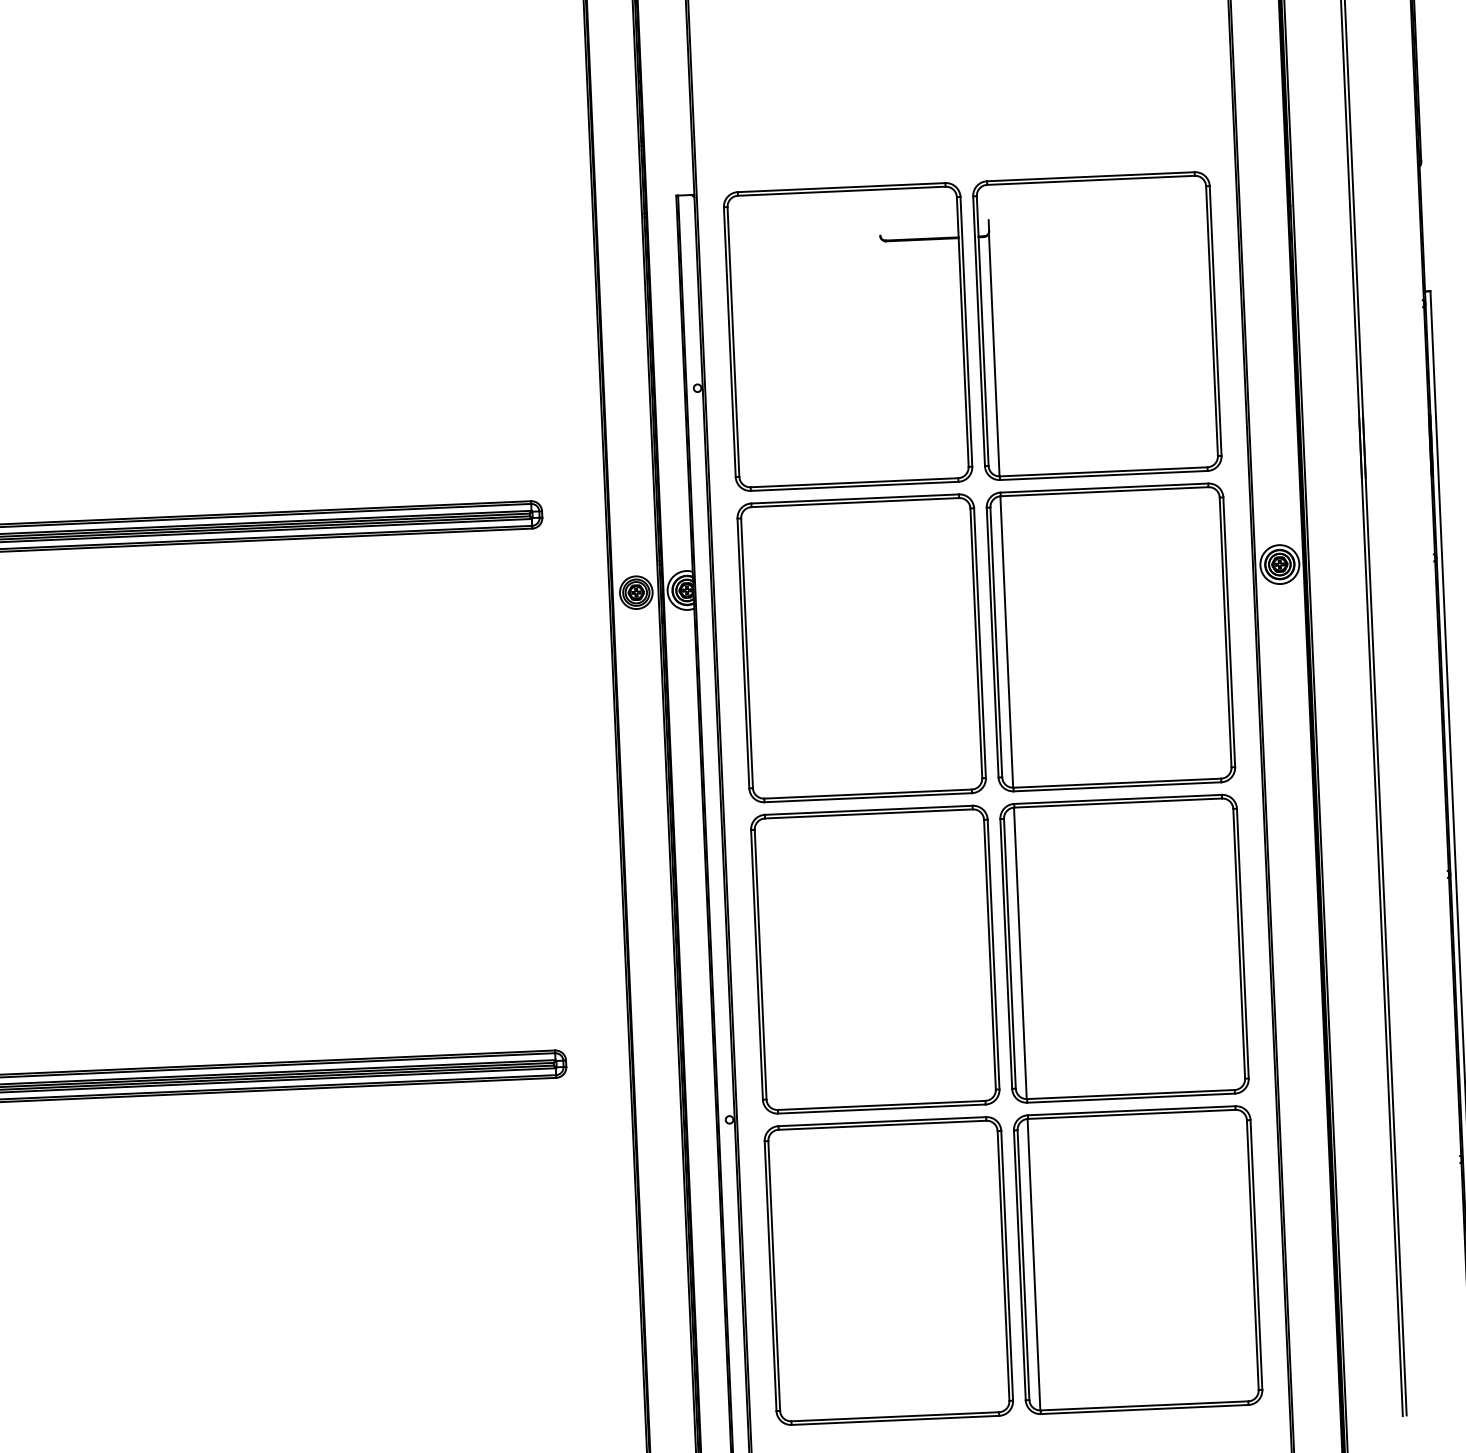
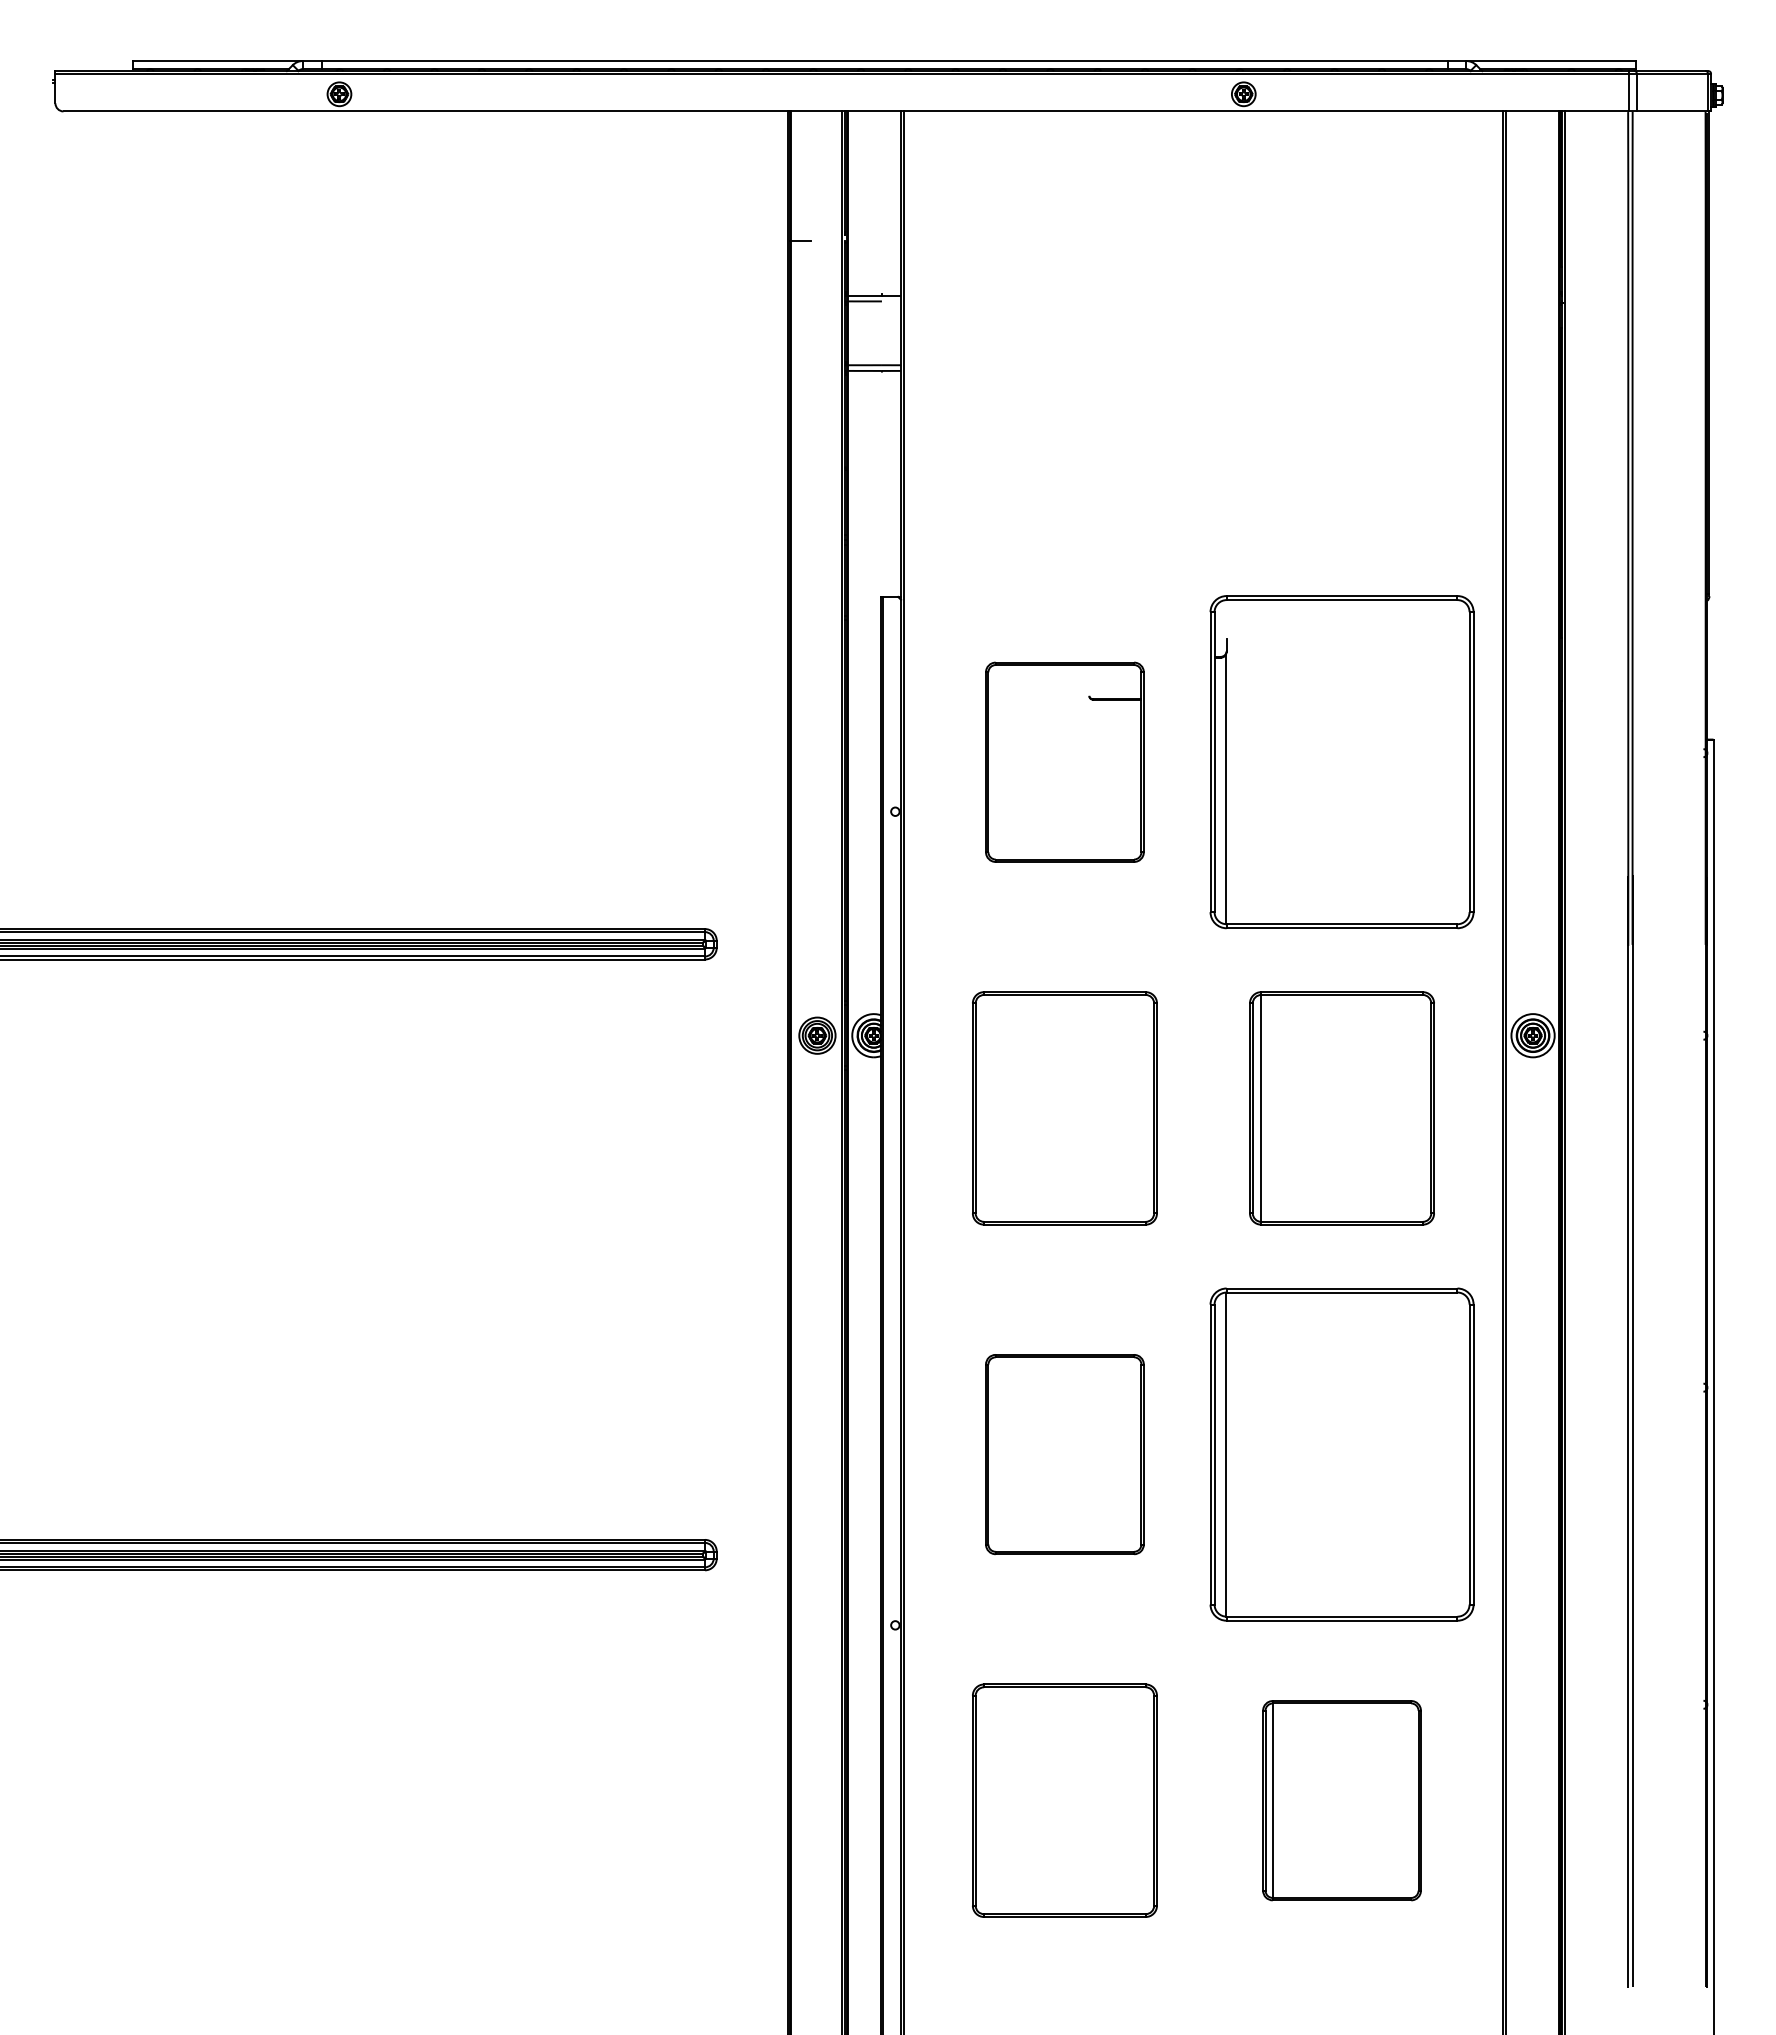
part: (847, 337) -> (1064, 762), size x0.6
part: (1110, 637) -> (1341, 1108), size x0.7
part: (861, 648) -> (1064, 1108), size x0.7
part: (874, 959) -> (1064, 1454), size x0.6
part: (1137, 1259) -> (1341, 1800), size x0.6
part: (888, 1270) -> (1064, 1800), size x0.7

